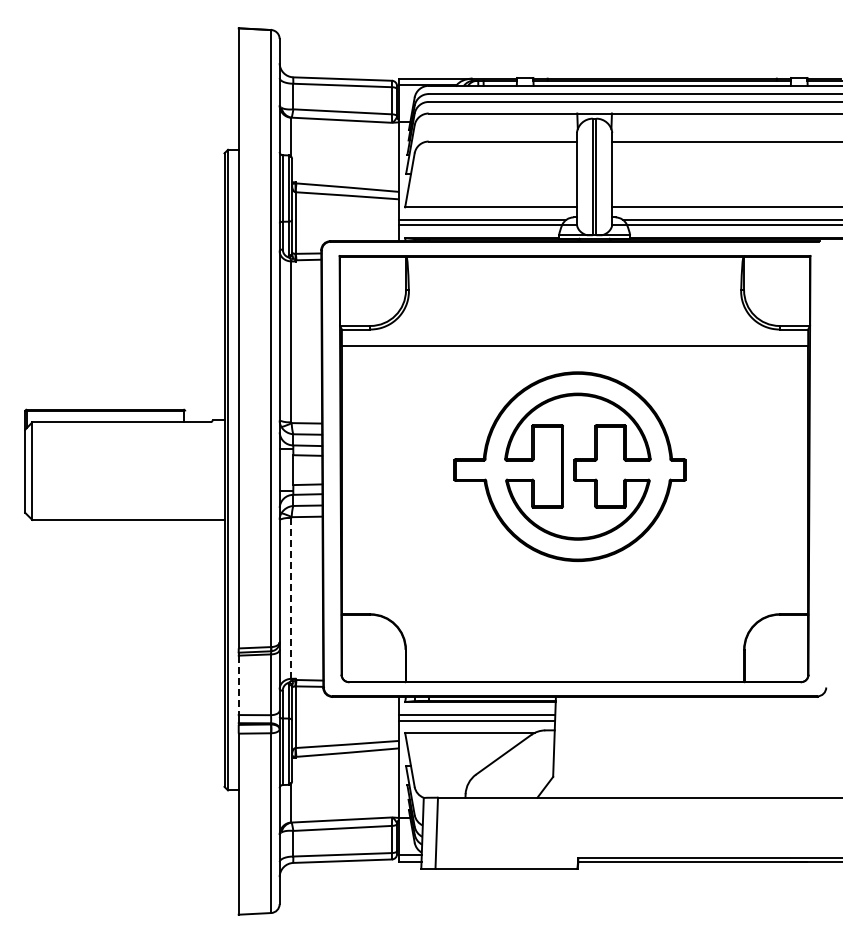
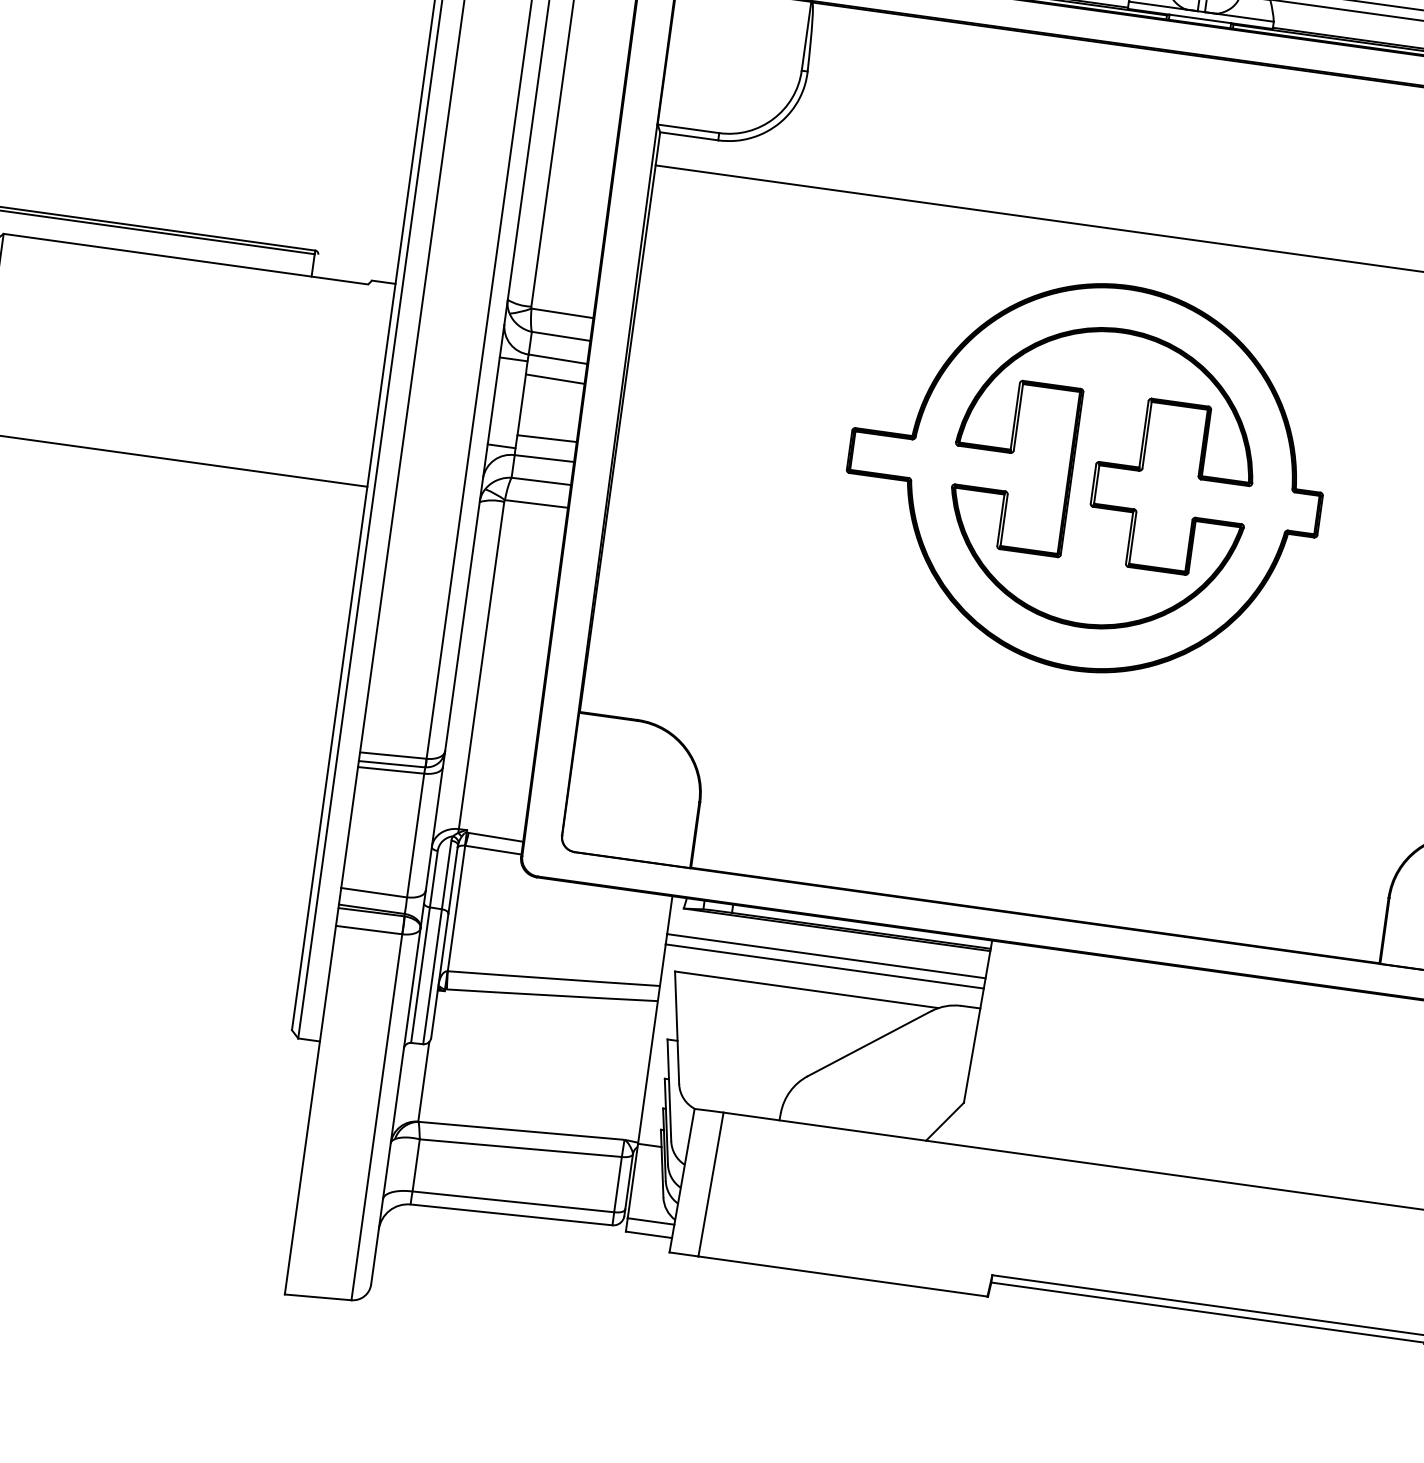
line: (291, 598) -> (481, 665), dashed -> solid
line: (238, 685) -> (349, 827), dashed -> solid

